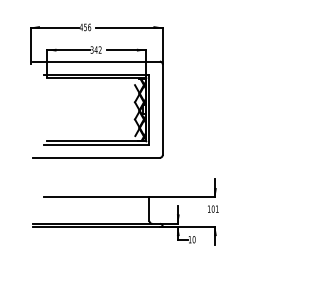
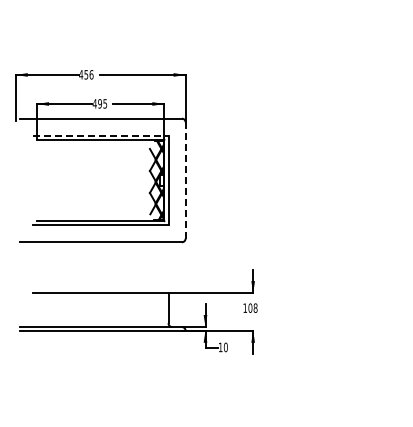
text: (95, 49) -> (99, 103), 342 -> 495
line: (96, 74) -> (100, 135), solid -> dashed
line: (162, 109) -> (185, 180), solid -> dashed
text: (217, 208) -> (255, 307), 101 -> 108

